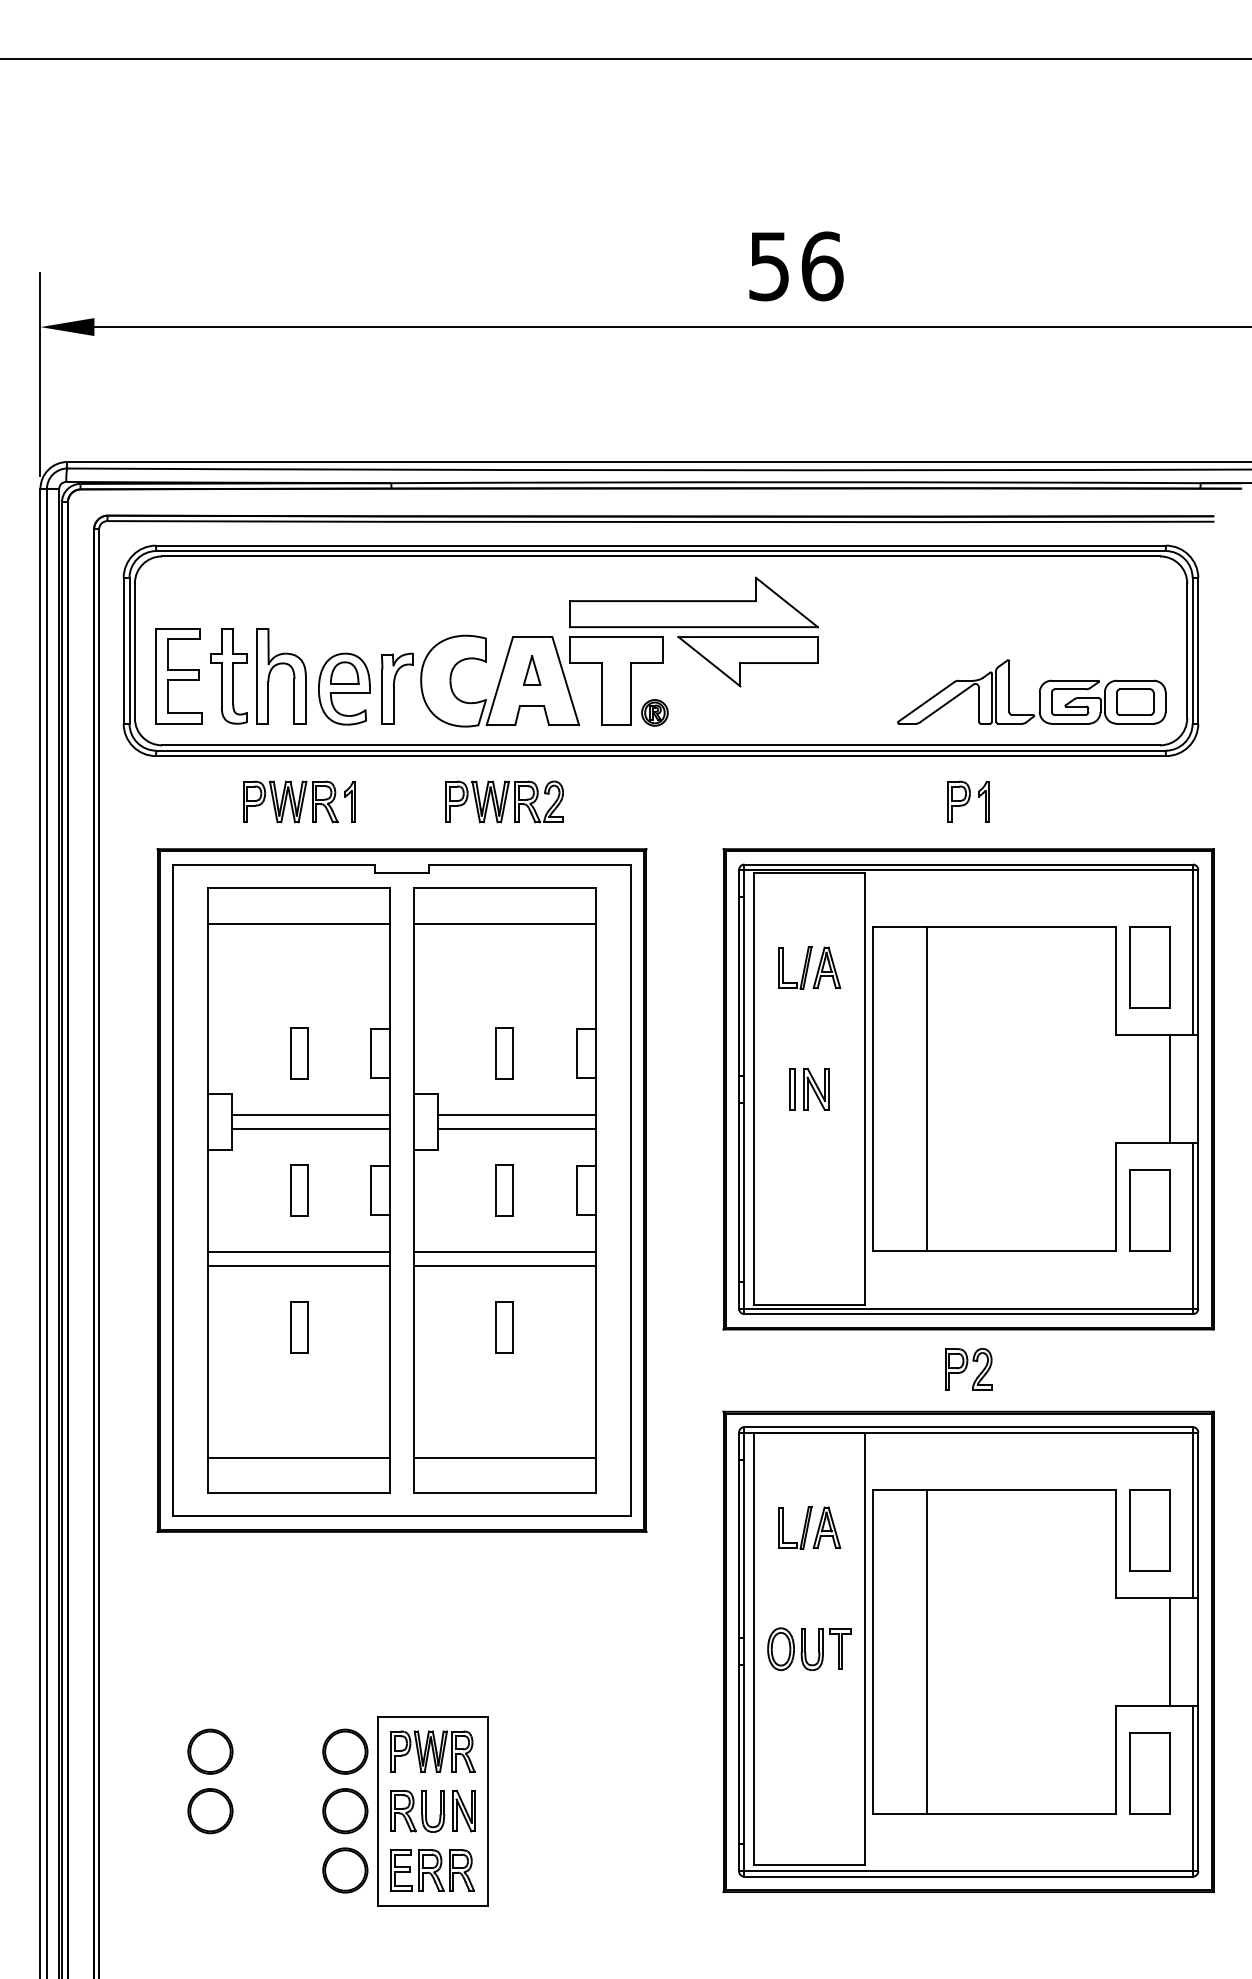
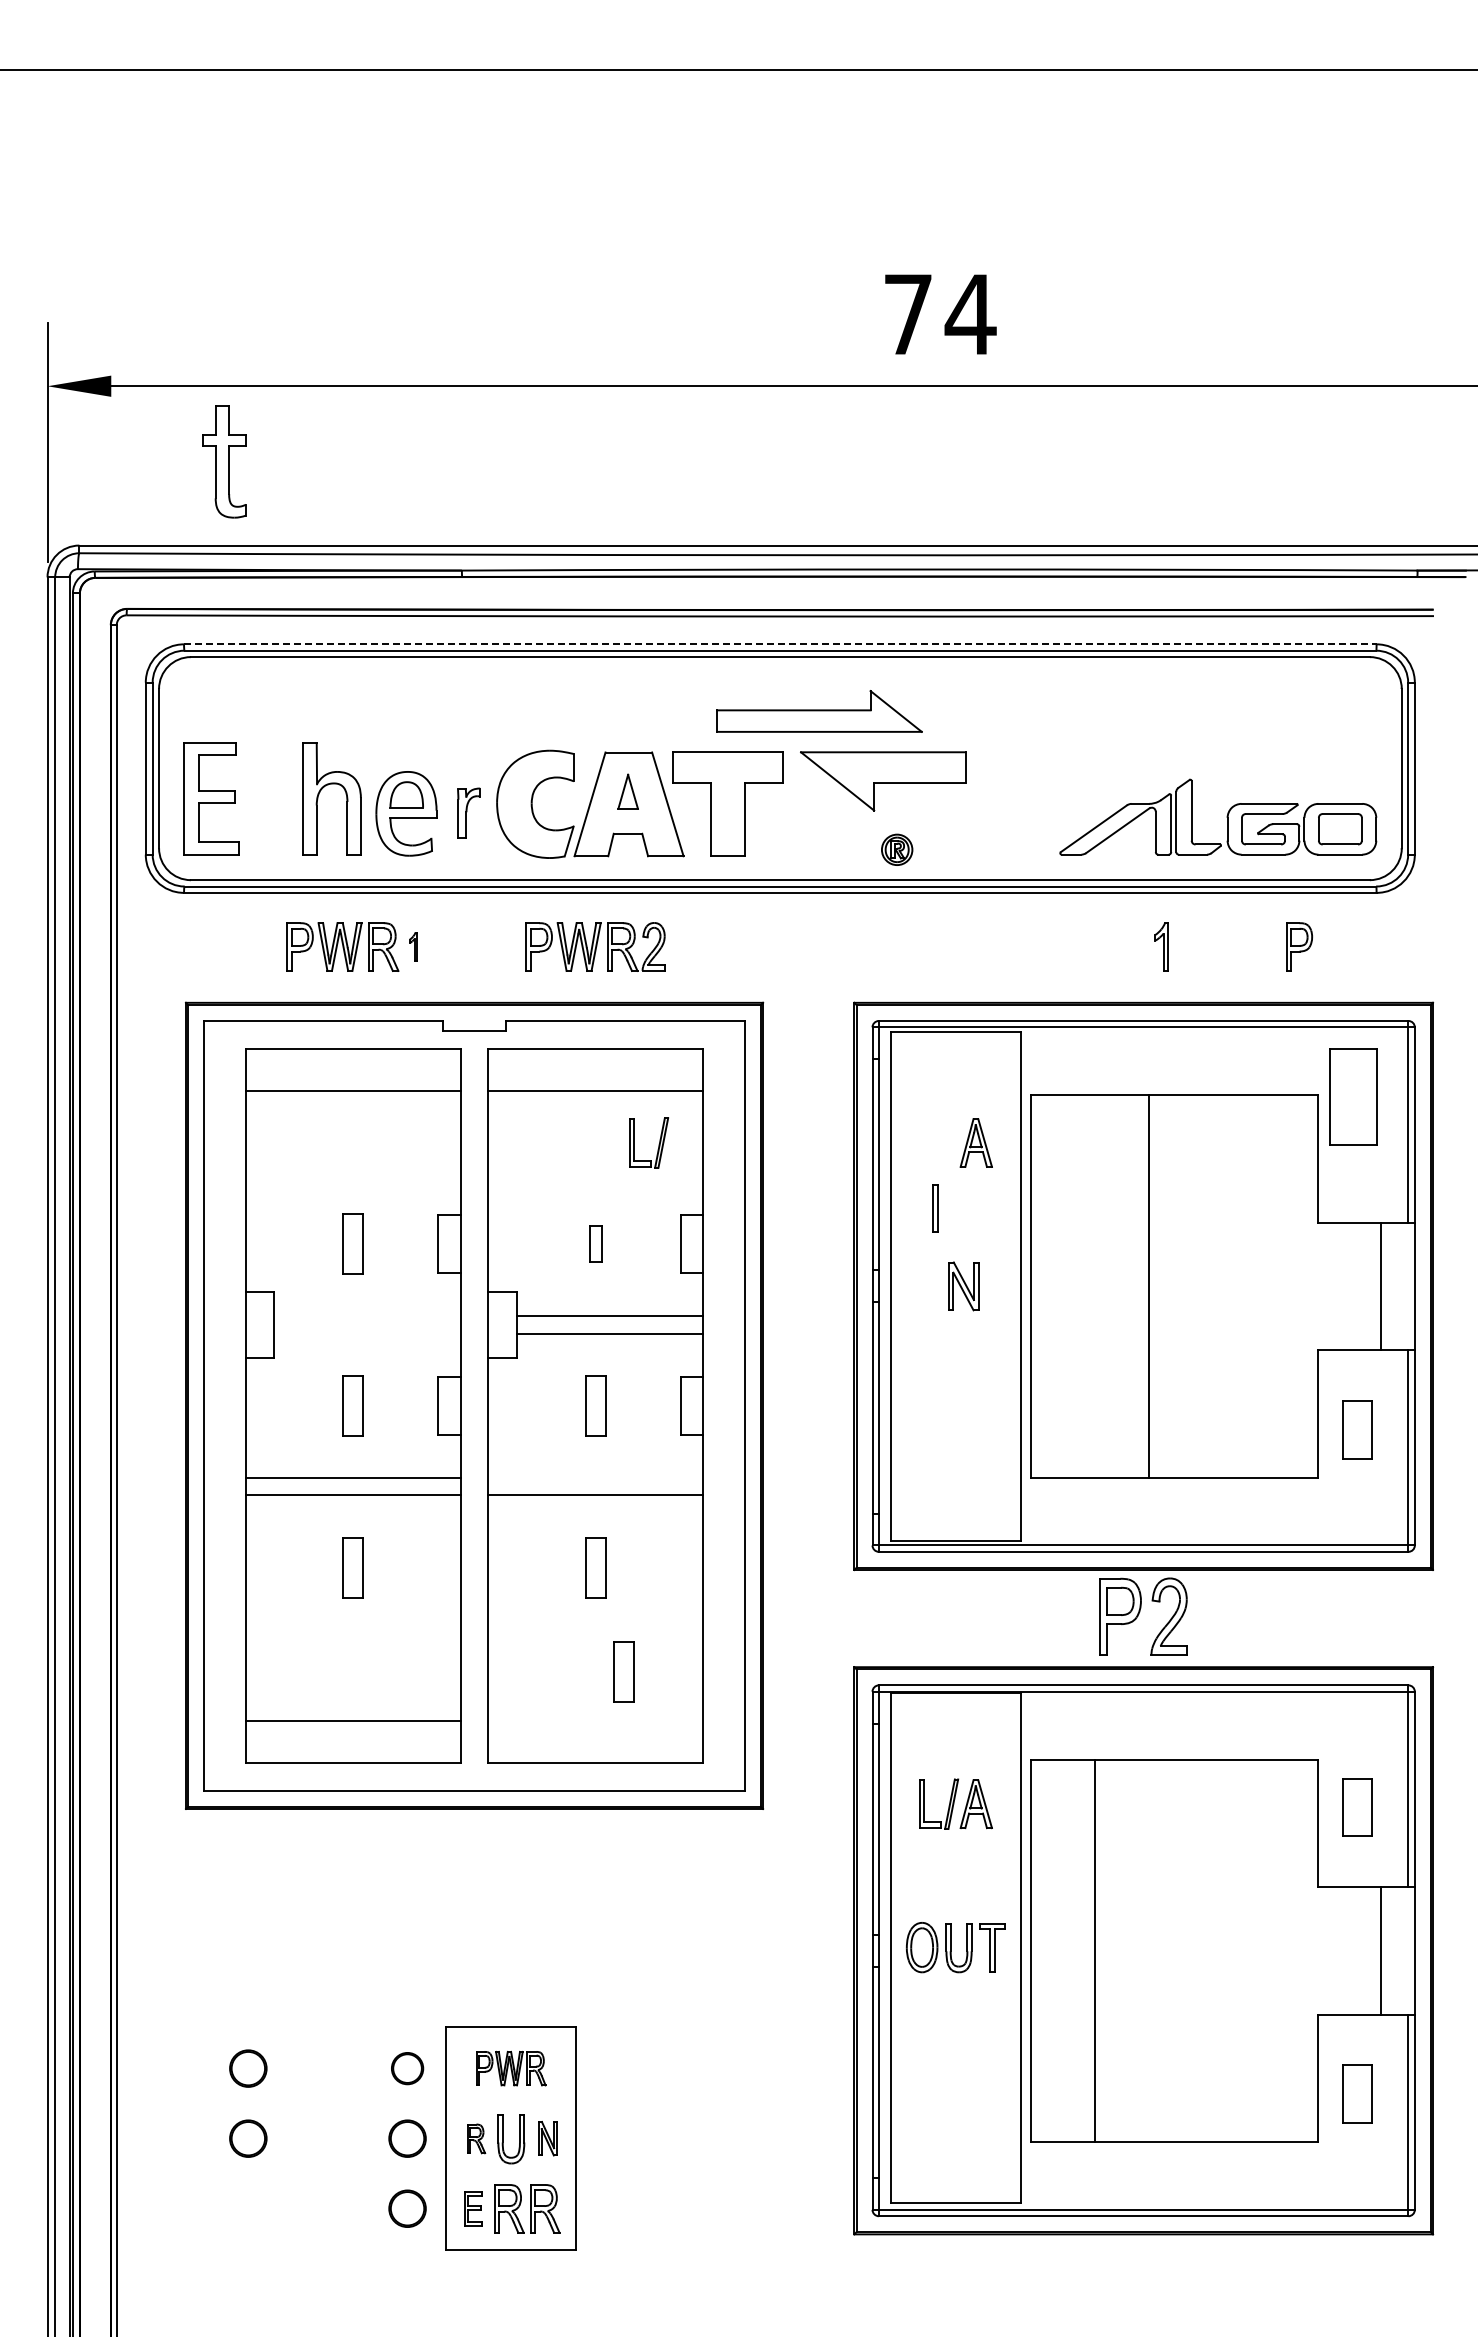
text: (796, 266) -> (940, 314), 56 -> 74
line: (661, 545) -> (780, 644), solid -> dashed
part: (694, 602) -> (819, 711), size x0.7
part: (229, 676) -> (224, 461), moved
part: (396, 688) -> (468, 813), size x0.6
part: (655, 712) -> (897, 849), moved
part: (350, 801) -> (413, 946), size x0.6
part: (959, 801) -> (1299, 946), moved
part: (1149, 967) -> (1353, 1096), moved
part: (803, 969) -> (658, 1144), moved
part: (504, 1053) -> (595, 1243), size x0.6
part: (792, 1089) -> (935, 1208), moved
line: (927, 1089) -> (1148, 1286), moved
line: (311, 1114) -> (367, 1316), removed
line: (311, 1129) -> (367, 1333), removed
part: (1149, 1210) -> (1357, 1429), size x0.6
line: (504, 1252) -> (595, 1478), removed
part: (968, 1368) -> (1143, 1616), size x1.6
part: (528, 1415) -> (623, 1671), added
line: (504, 1457) -> (595, 1721), removed
part: (1149, 1530) -> (1357, 1807), size x0.6
part: (210, 1751) -> (248, 2068), size x0.7
part: (345, 1751) -> (407, 2068), size x0.6
part: (433, 1751) -> (511, 2068), size x0.7
part: (1149, 1772) -> (1357, 2093), size x0.6
part: (210, 1810) -> (248, 2138), size x0.7
part: (345, 1810) -> (407, 2138), size x0.7
part: (403, 1810) -> (476, 2138), size x0.6
part: (463, 1810) -> (547, 2138), size x0.7
part: (345, 1870) -> (407, 2208), size x0.7
part: (401, 1870) -> (473, 2208), size x0.7

